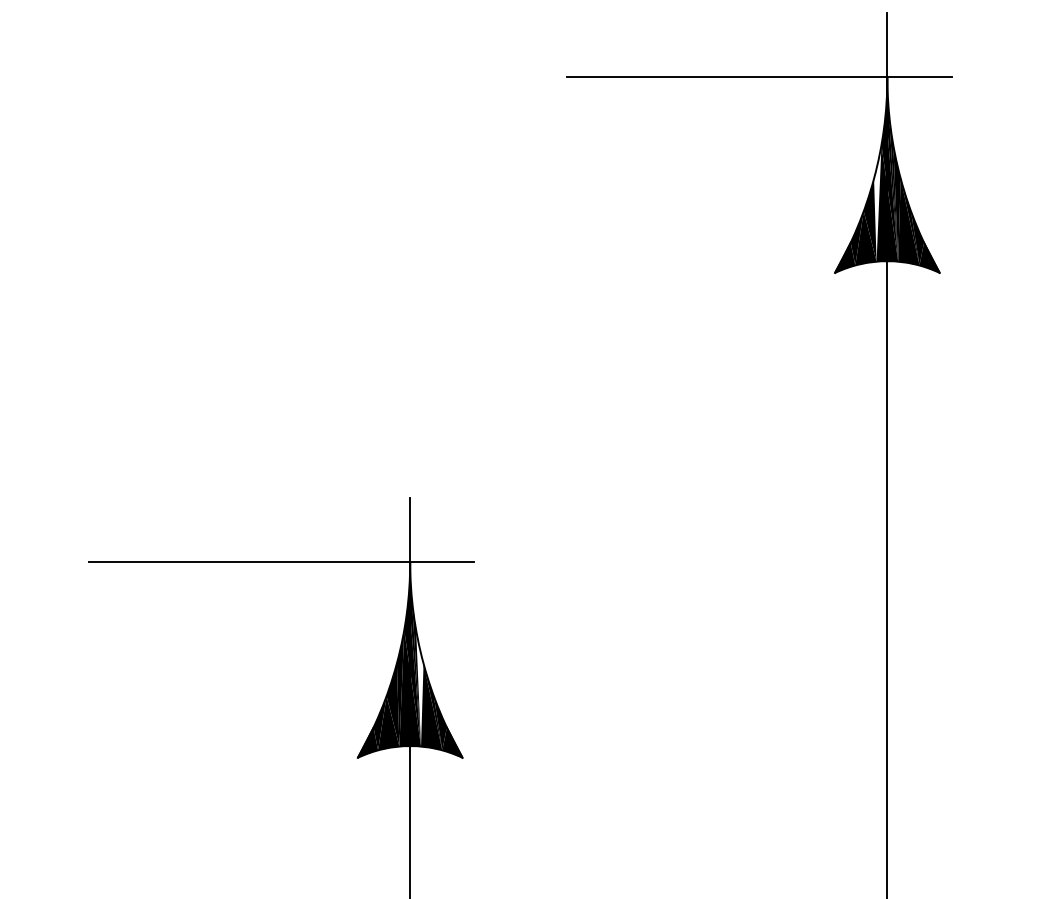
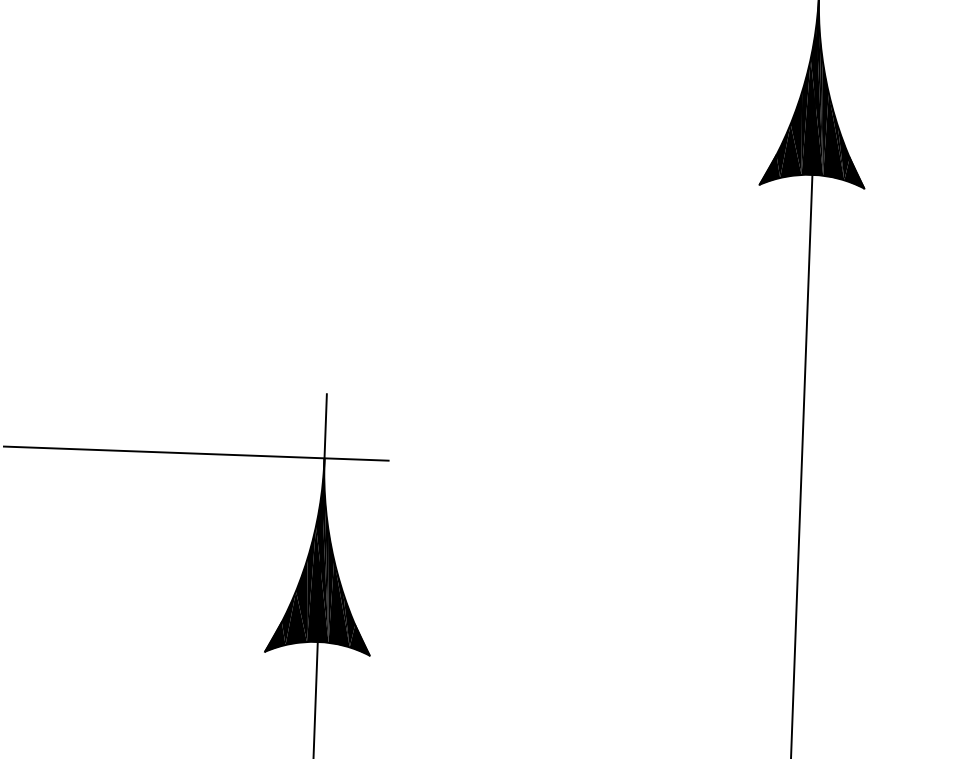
fill: (877, 203) -> (804, 116), added
fill: (419, 688) -> (329, 584), added

